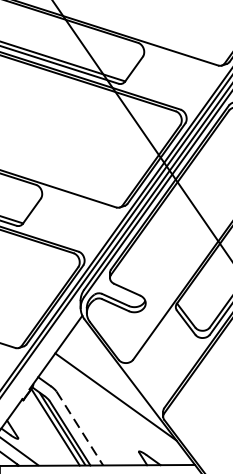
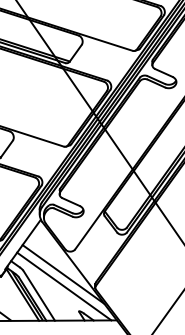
line: (117, 414) -> (64, 286), added
line: (80, 428) -> (39, 295), dashed -> solid

